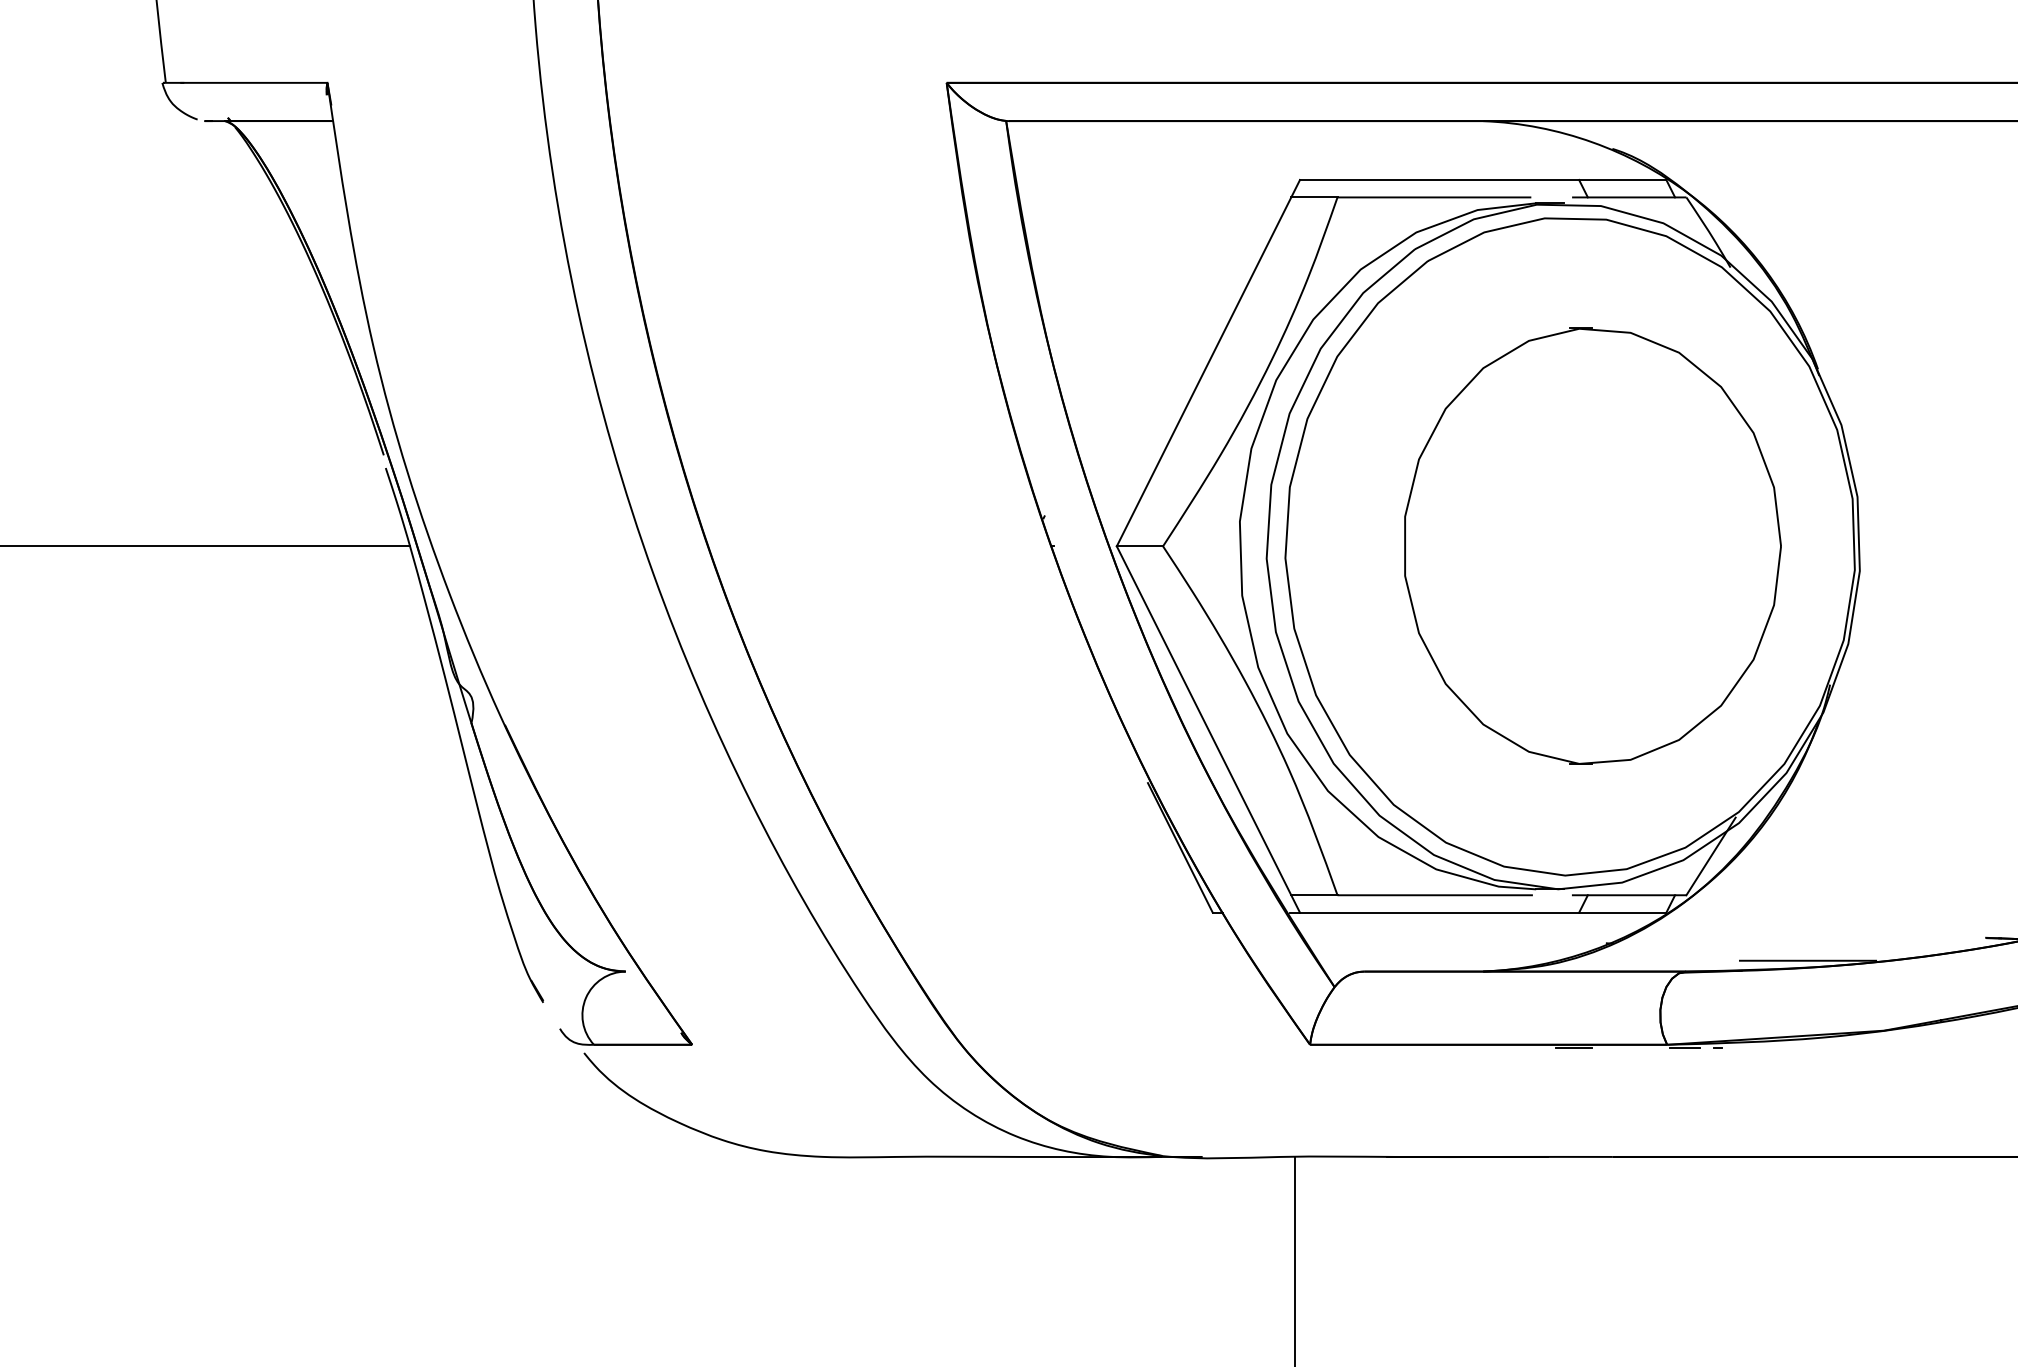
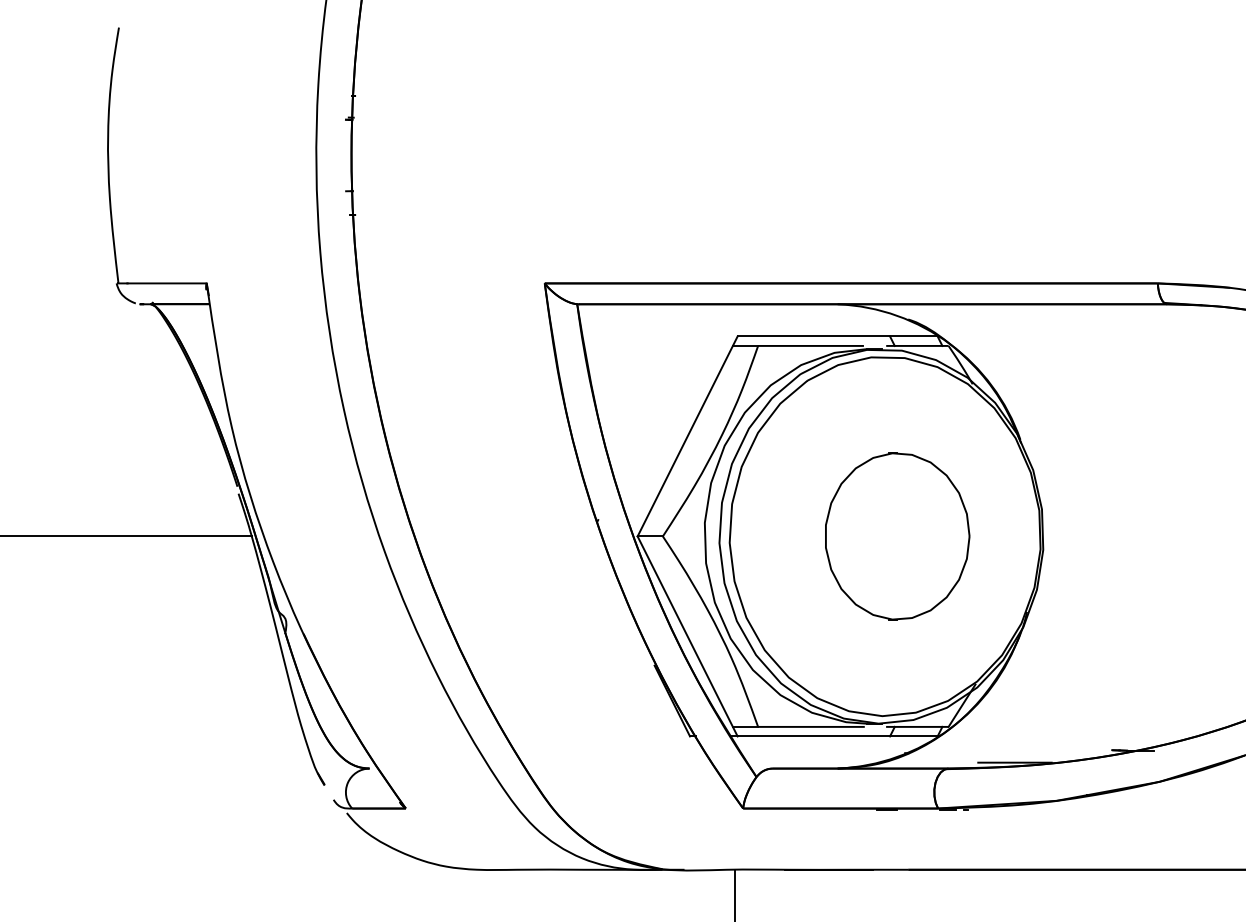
part: (1592, 546) -> (897, 536), size x0.7

